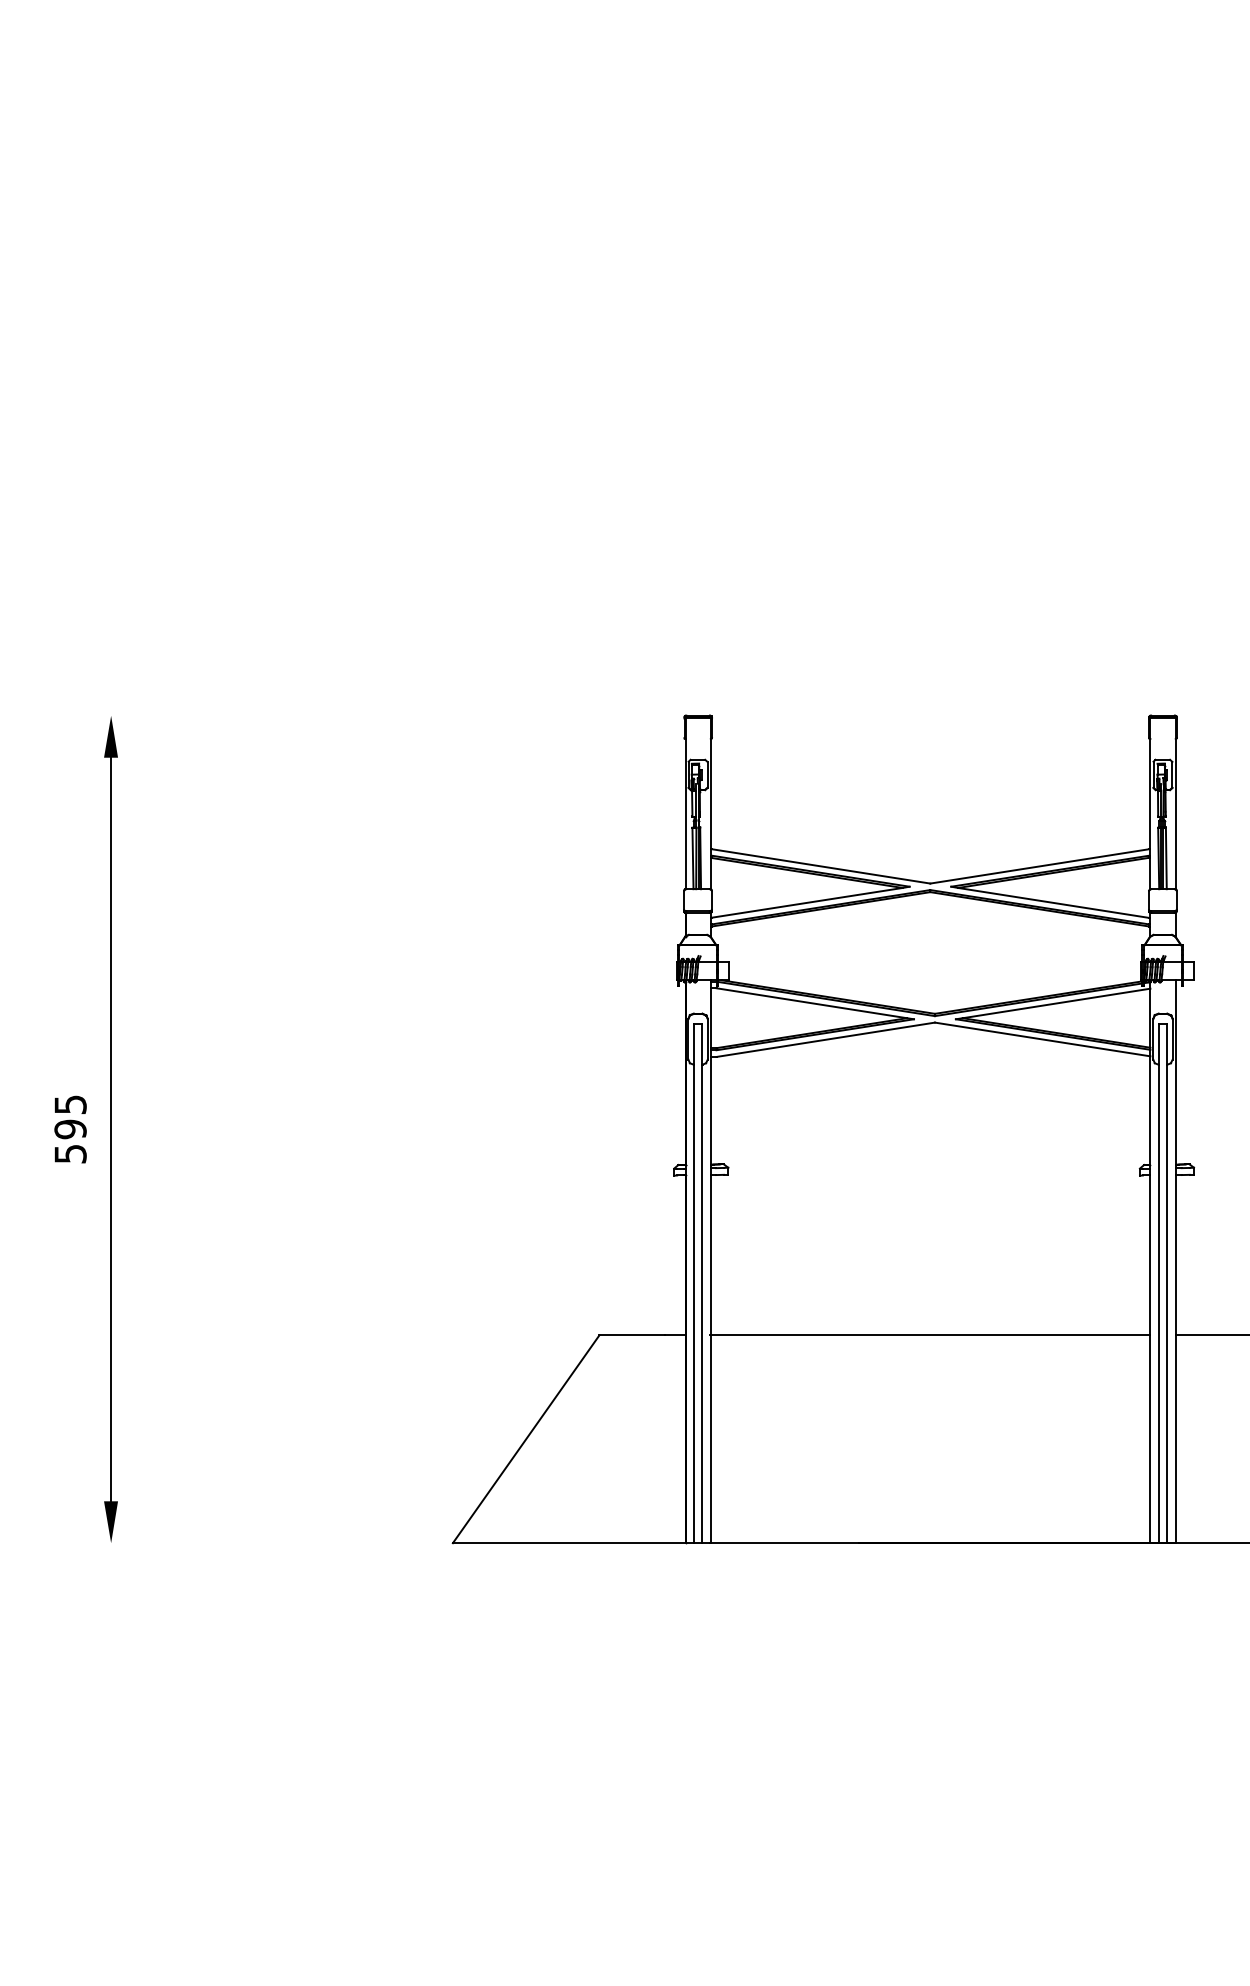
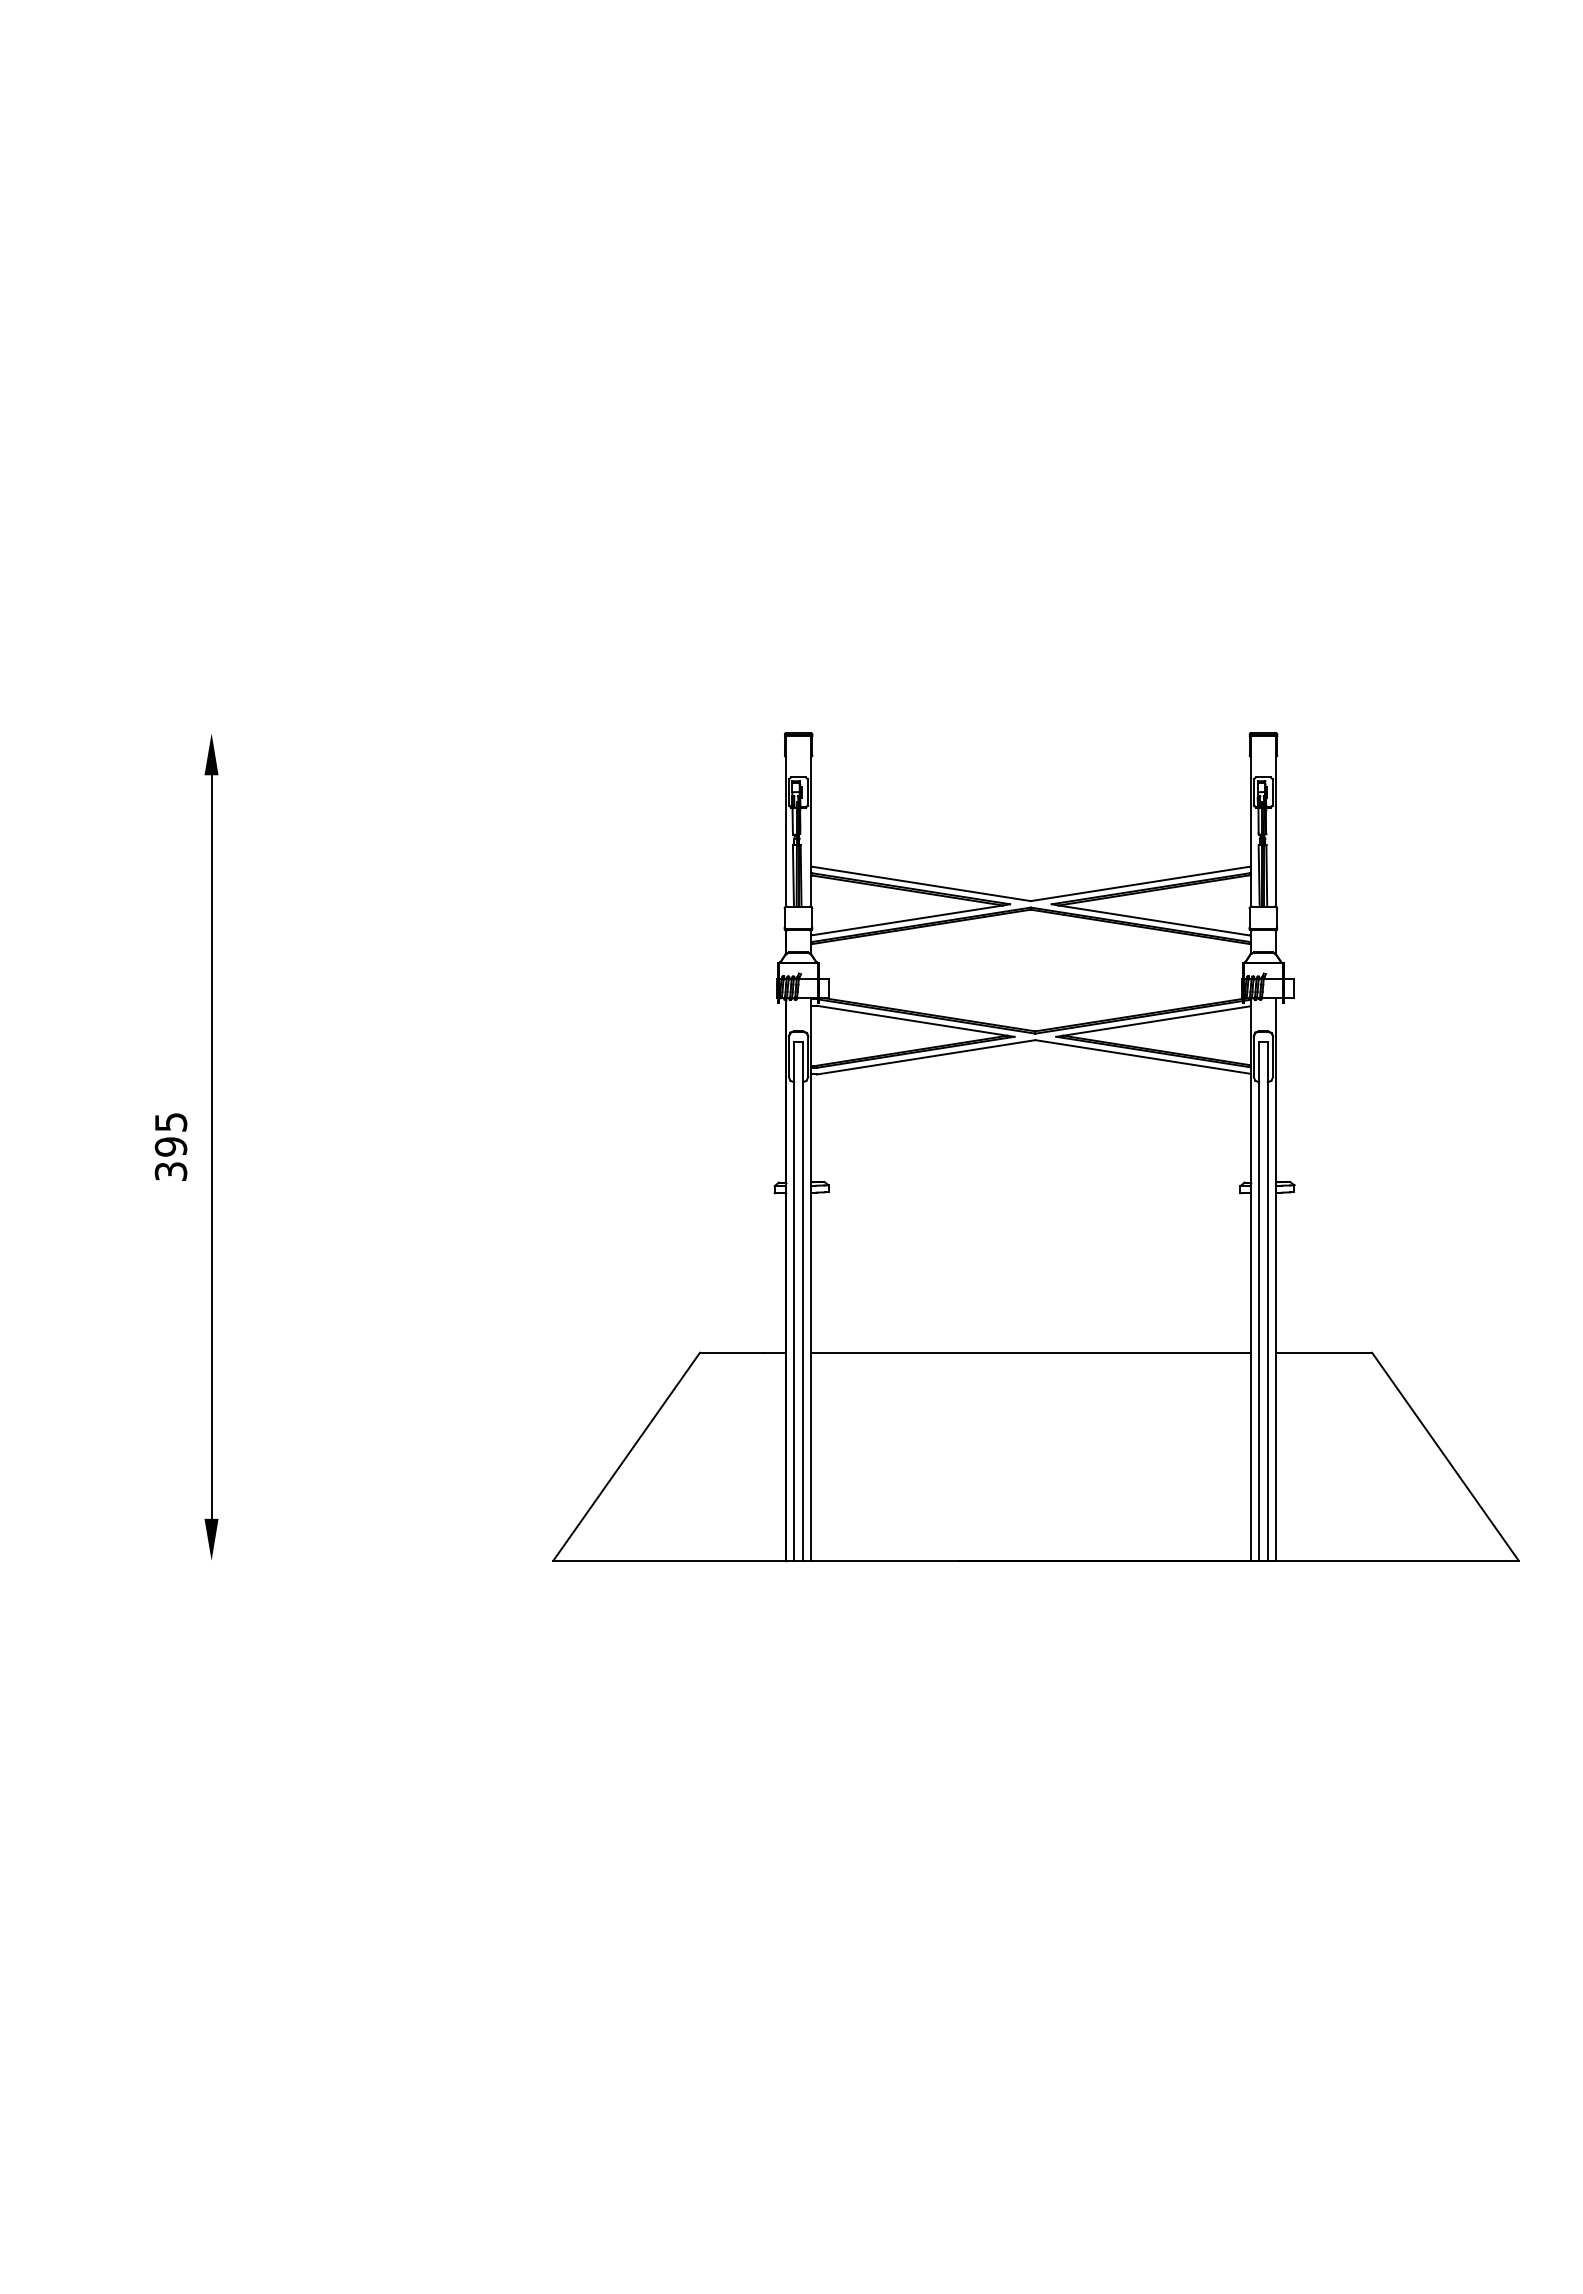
text: (70, 1153) -> (170, 1171), 595 -> 395

